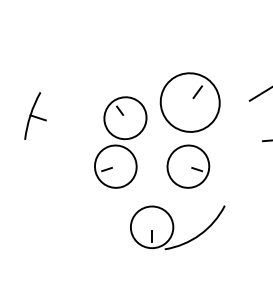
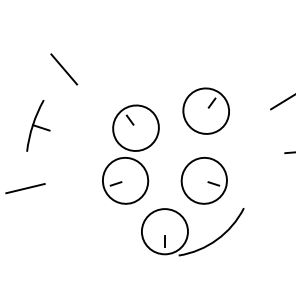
line: (59, 64) -> (64, 69), added
part: (189, 101) -> (205, 110), size x0.71
line: (23, 173) -> (25, 188), added
part: (177, 228) -> (192, 232), moved

